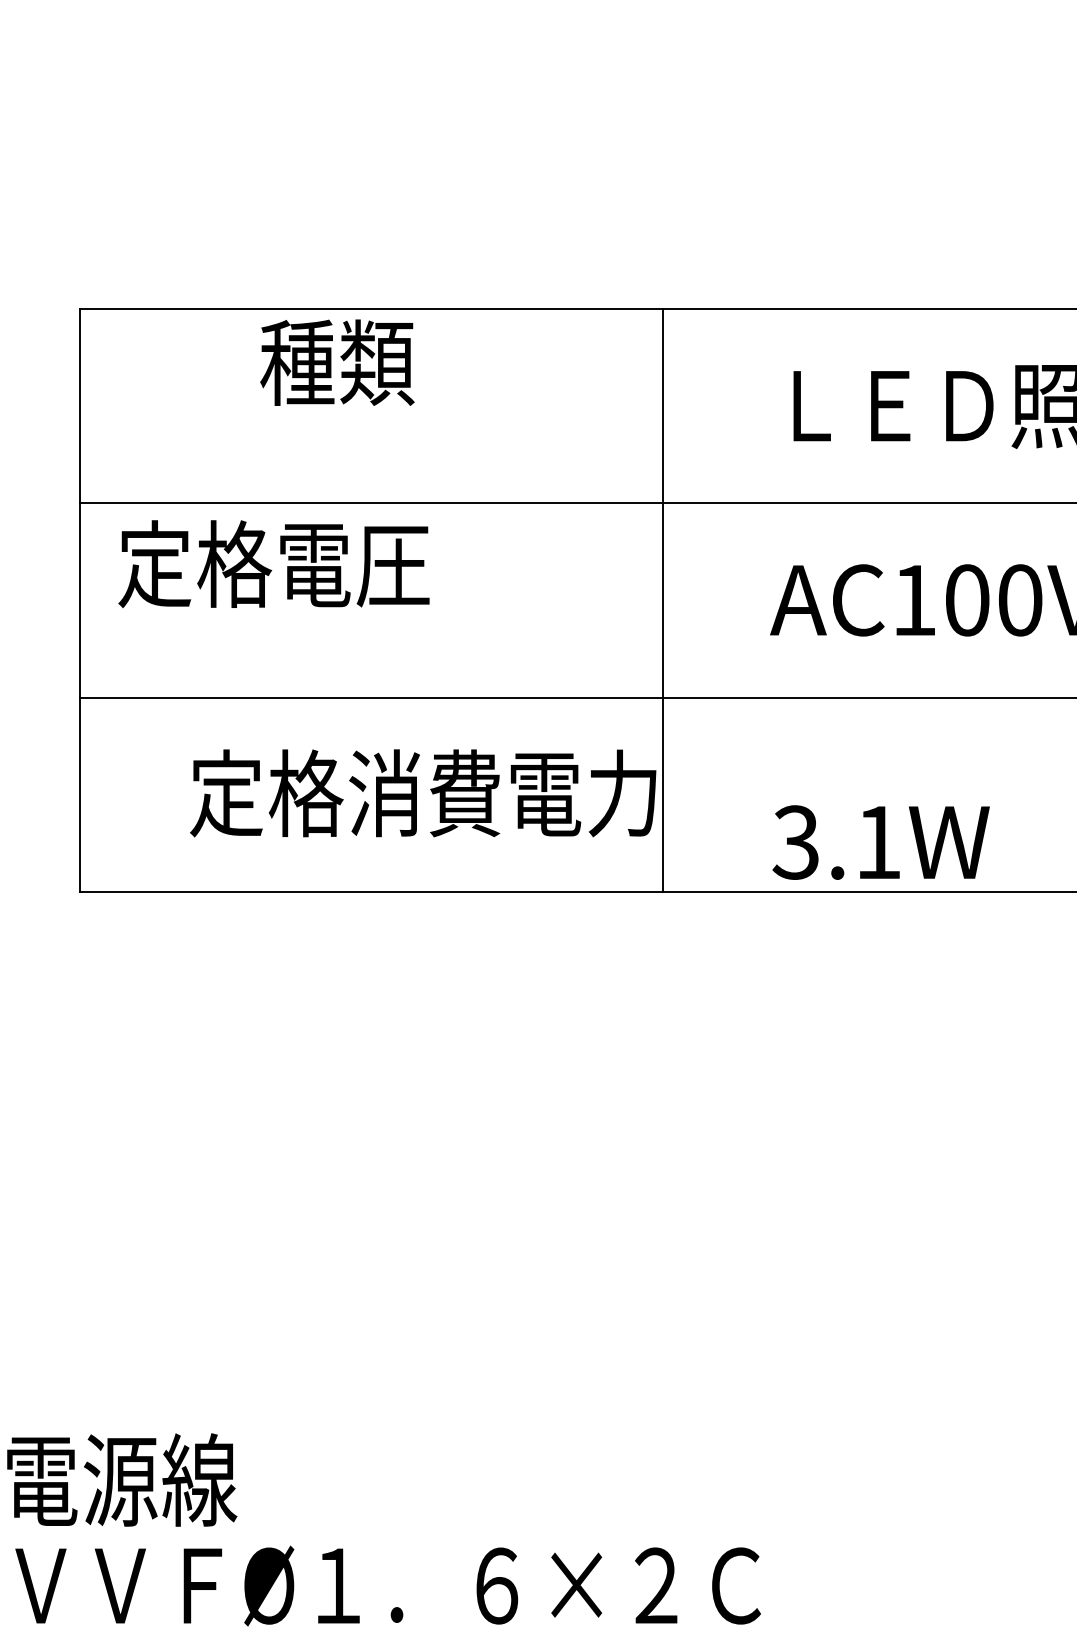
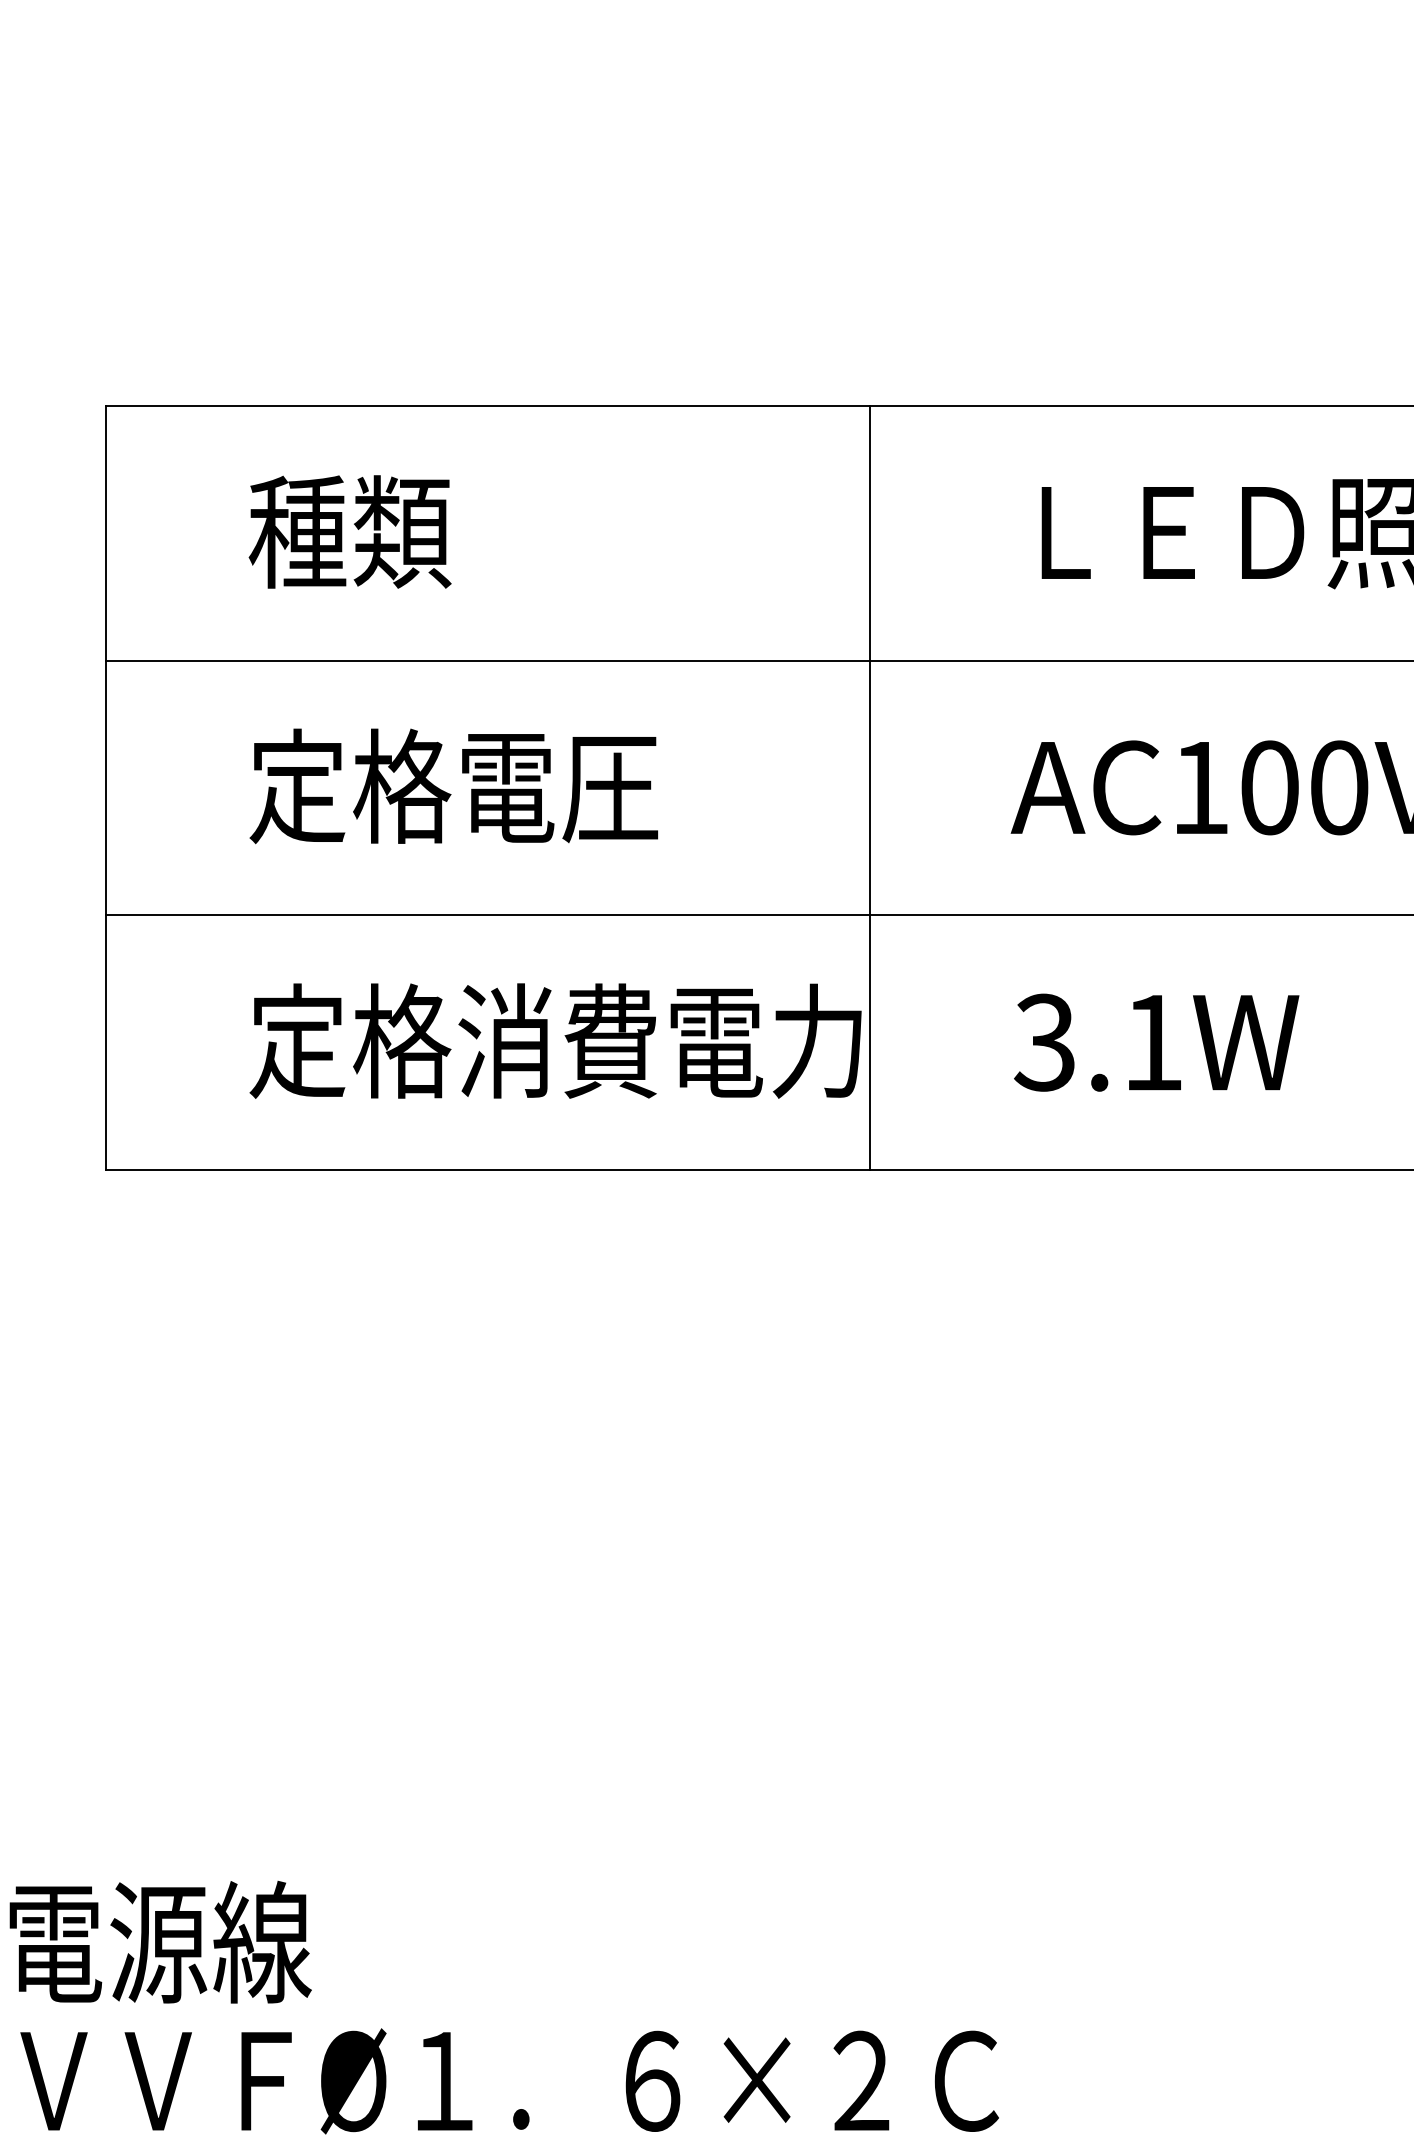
text: (336, 362) -> (349, 531), moved
text: (273, 564) -> (453, 786), moved
text: (881, 842) -> (1156, 1042), moved

